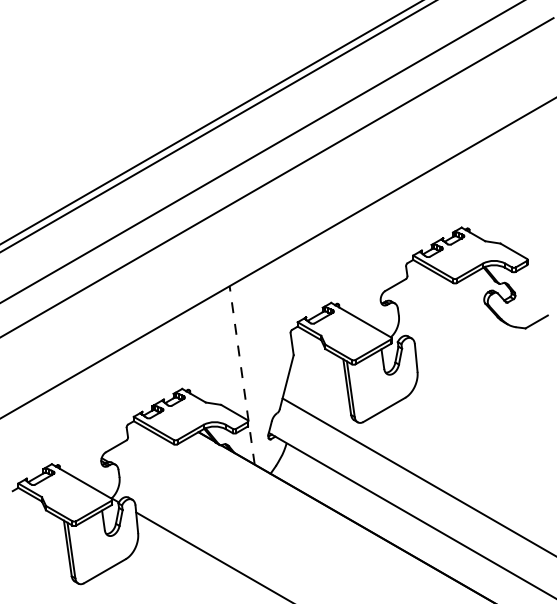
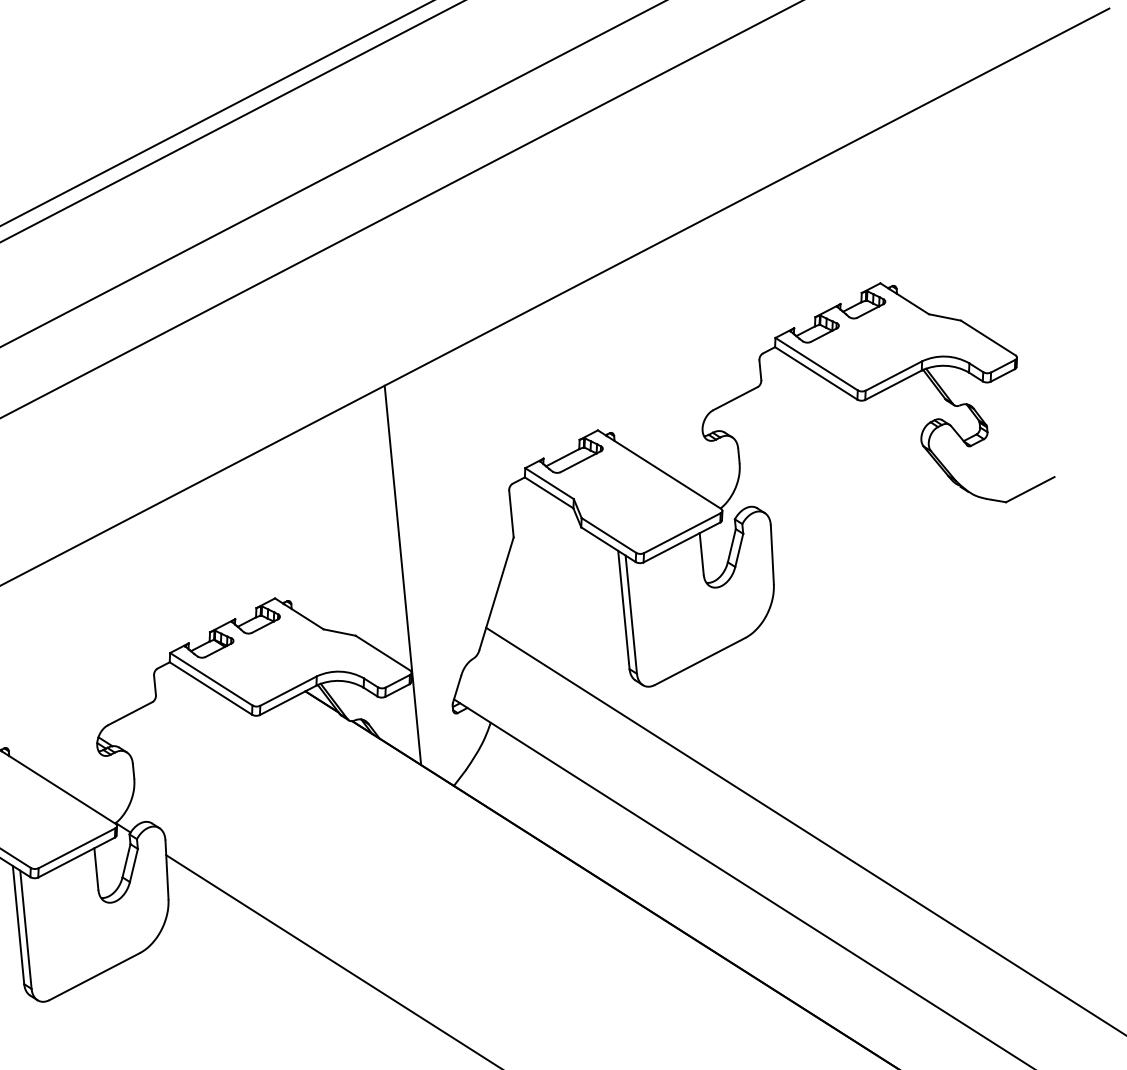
line: (242, 374) -> (403, 573), dashed -> solid

